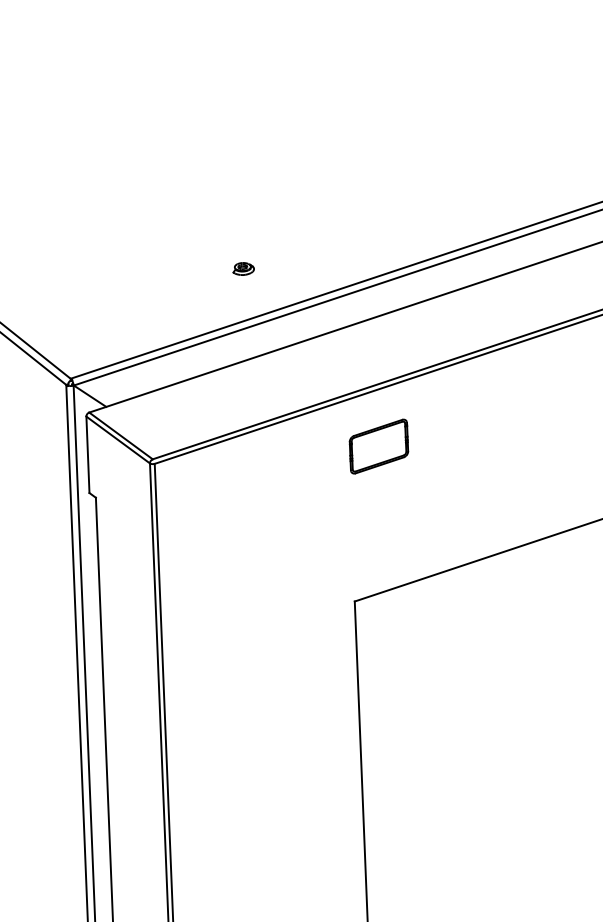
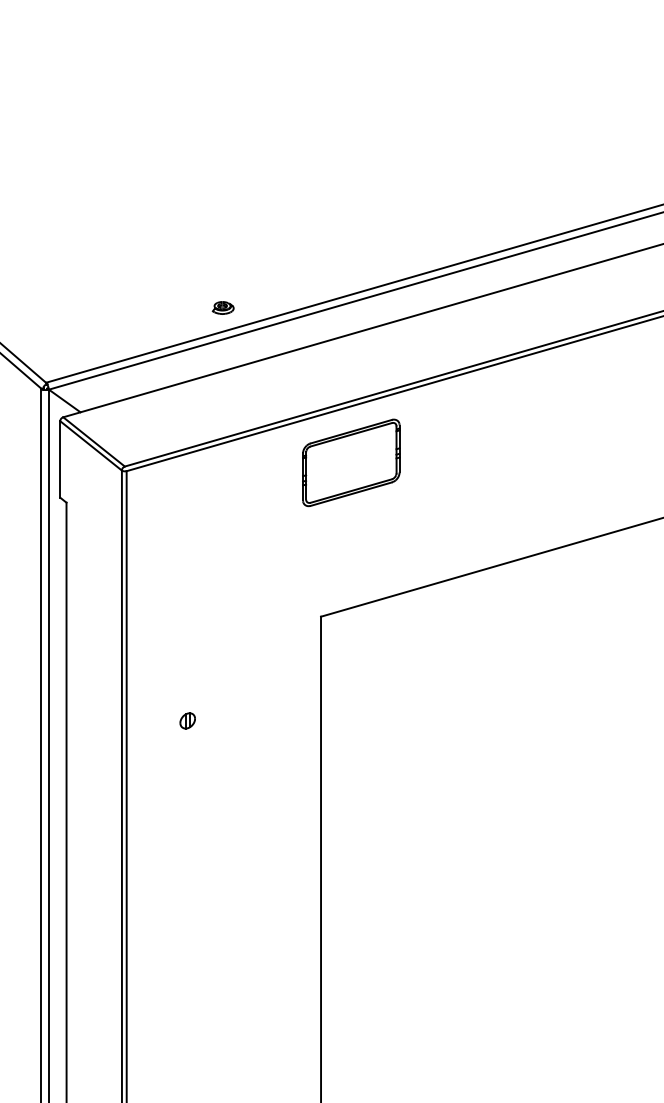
part: (242, 268) -> (222, 307), moved
part: (379, 446) -> (351, 462), size x1.67
part: (225, 710) -> (187, 720), added

